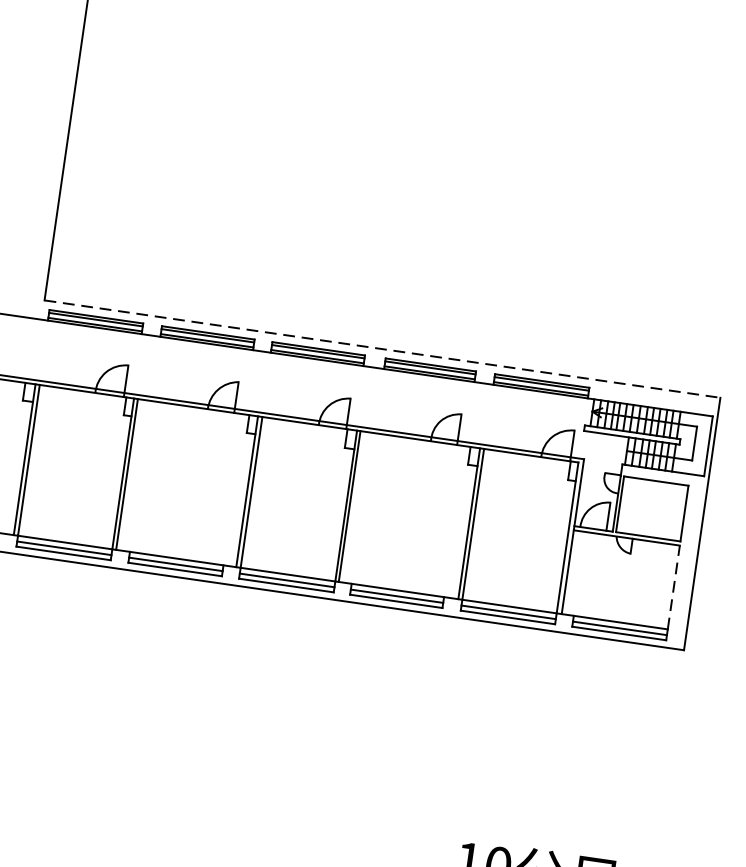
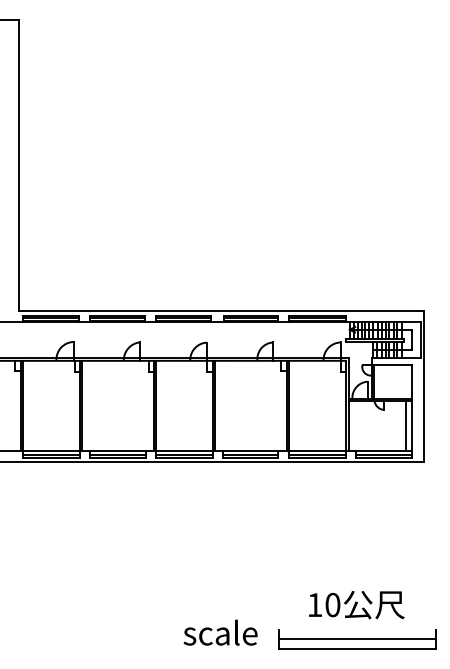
line: (383, 348) -> (221, 310), dashed -> solid
line: (662, 586) -> (405, 426), added
line: (674, 586) -> (412, 425), dashed -> solid

